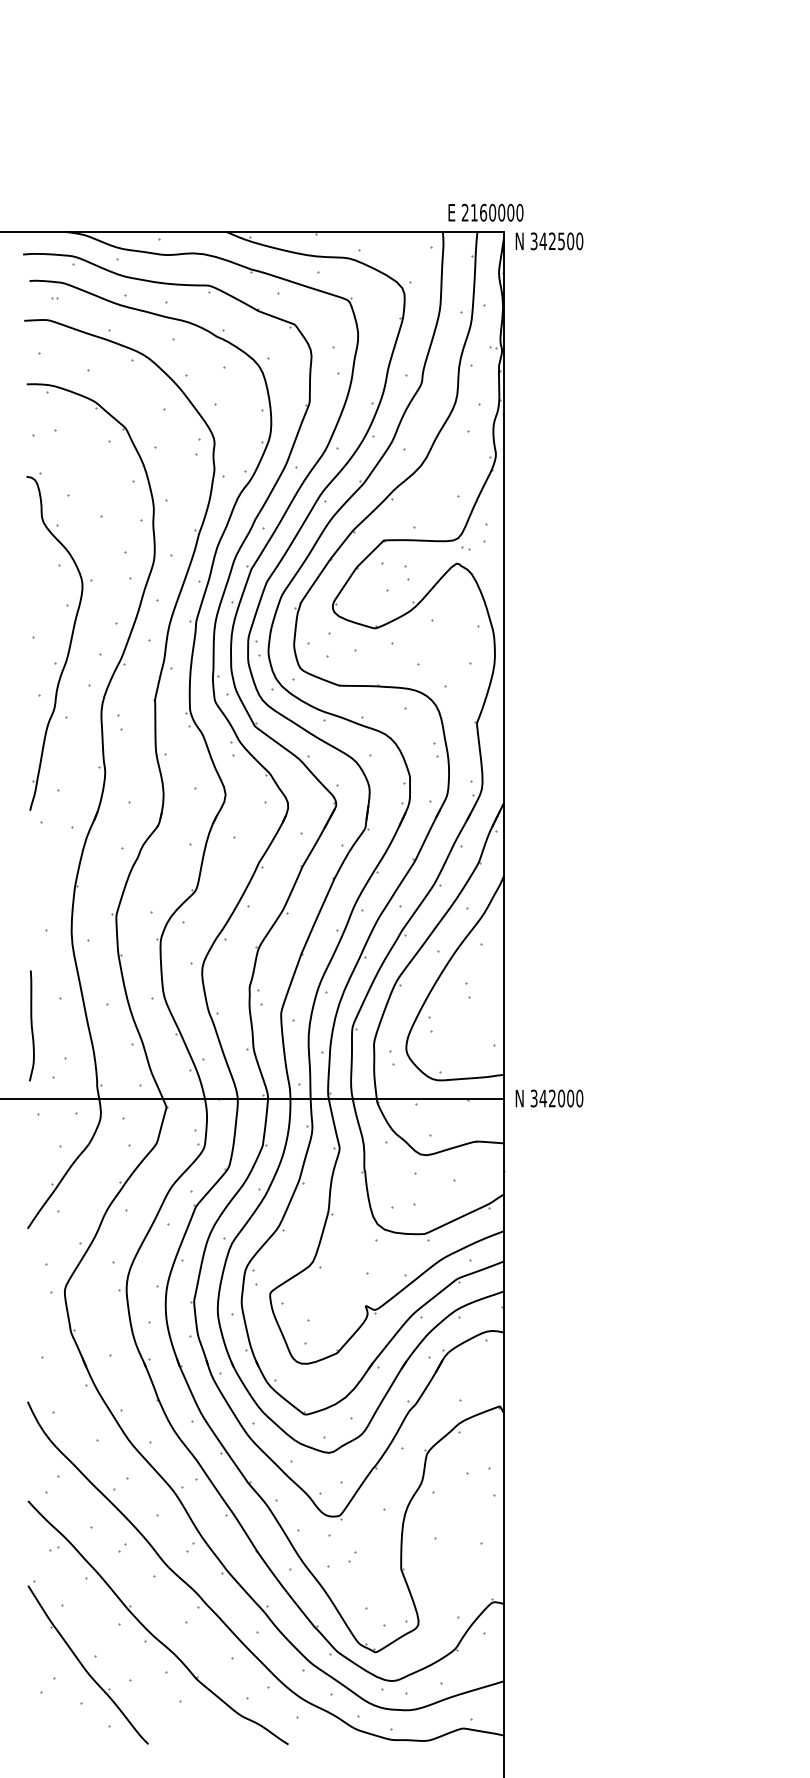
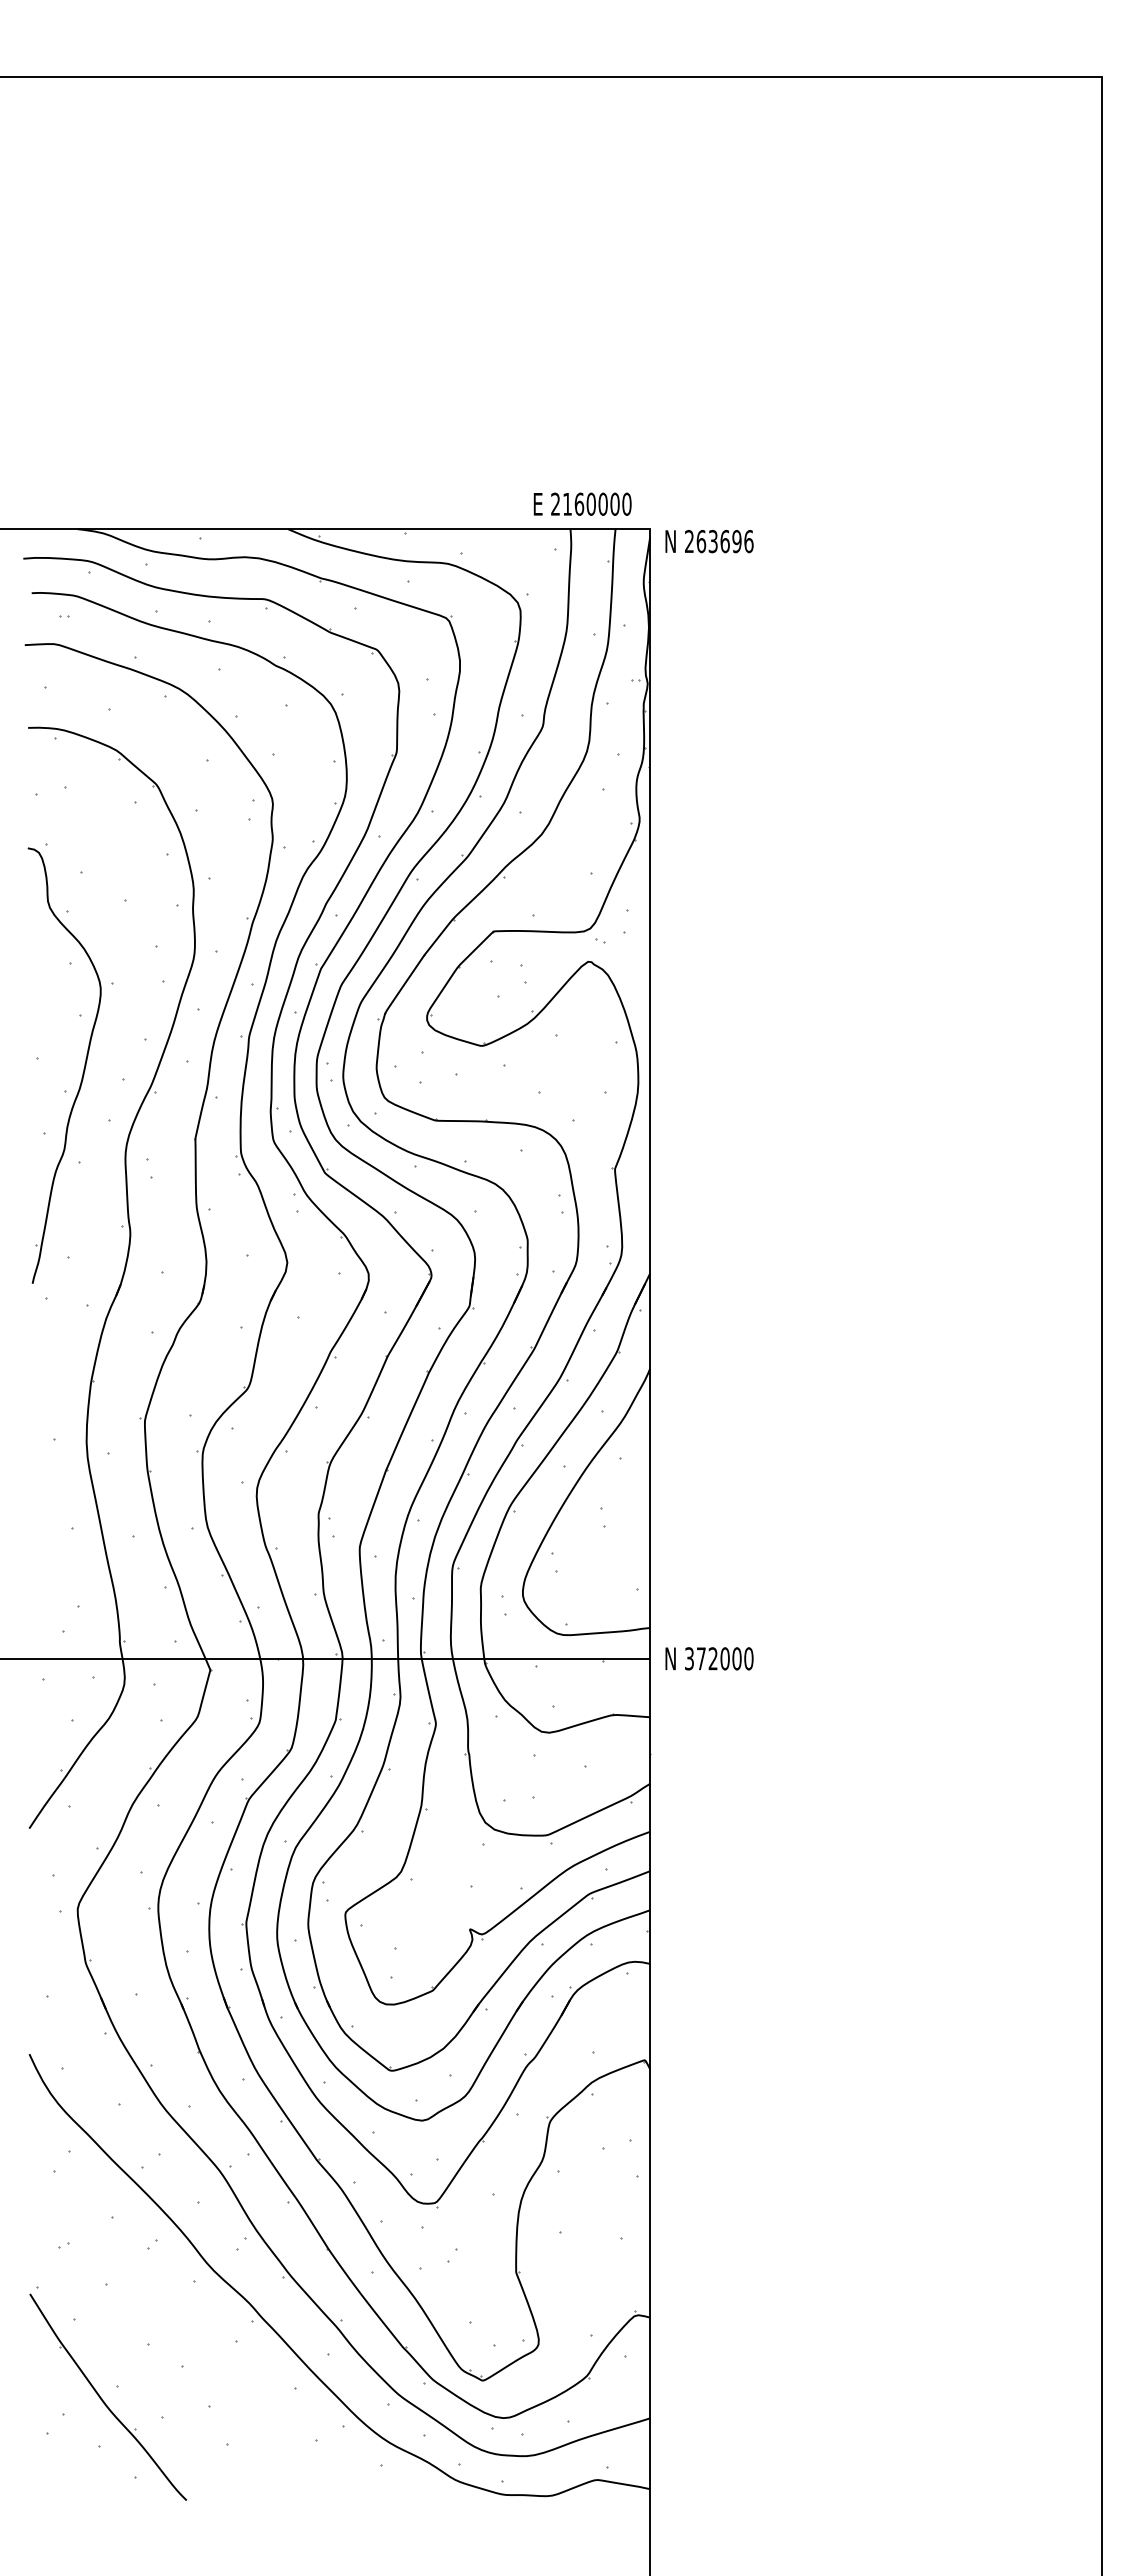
text: (485, 212) -> (582, 503), moved
text: (557, 241) -> (719, 541), 342500 -> 263696
curve: (31, 1026) -> (34, 1564), removed
text: (543, 1098) -> (701, 1658), 342000 -> 372000
part: (149, 1631) -> (188, 2353), removed

